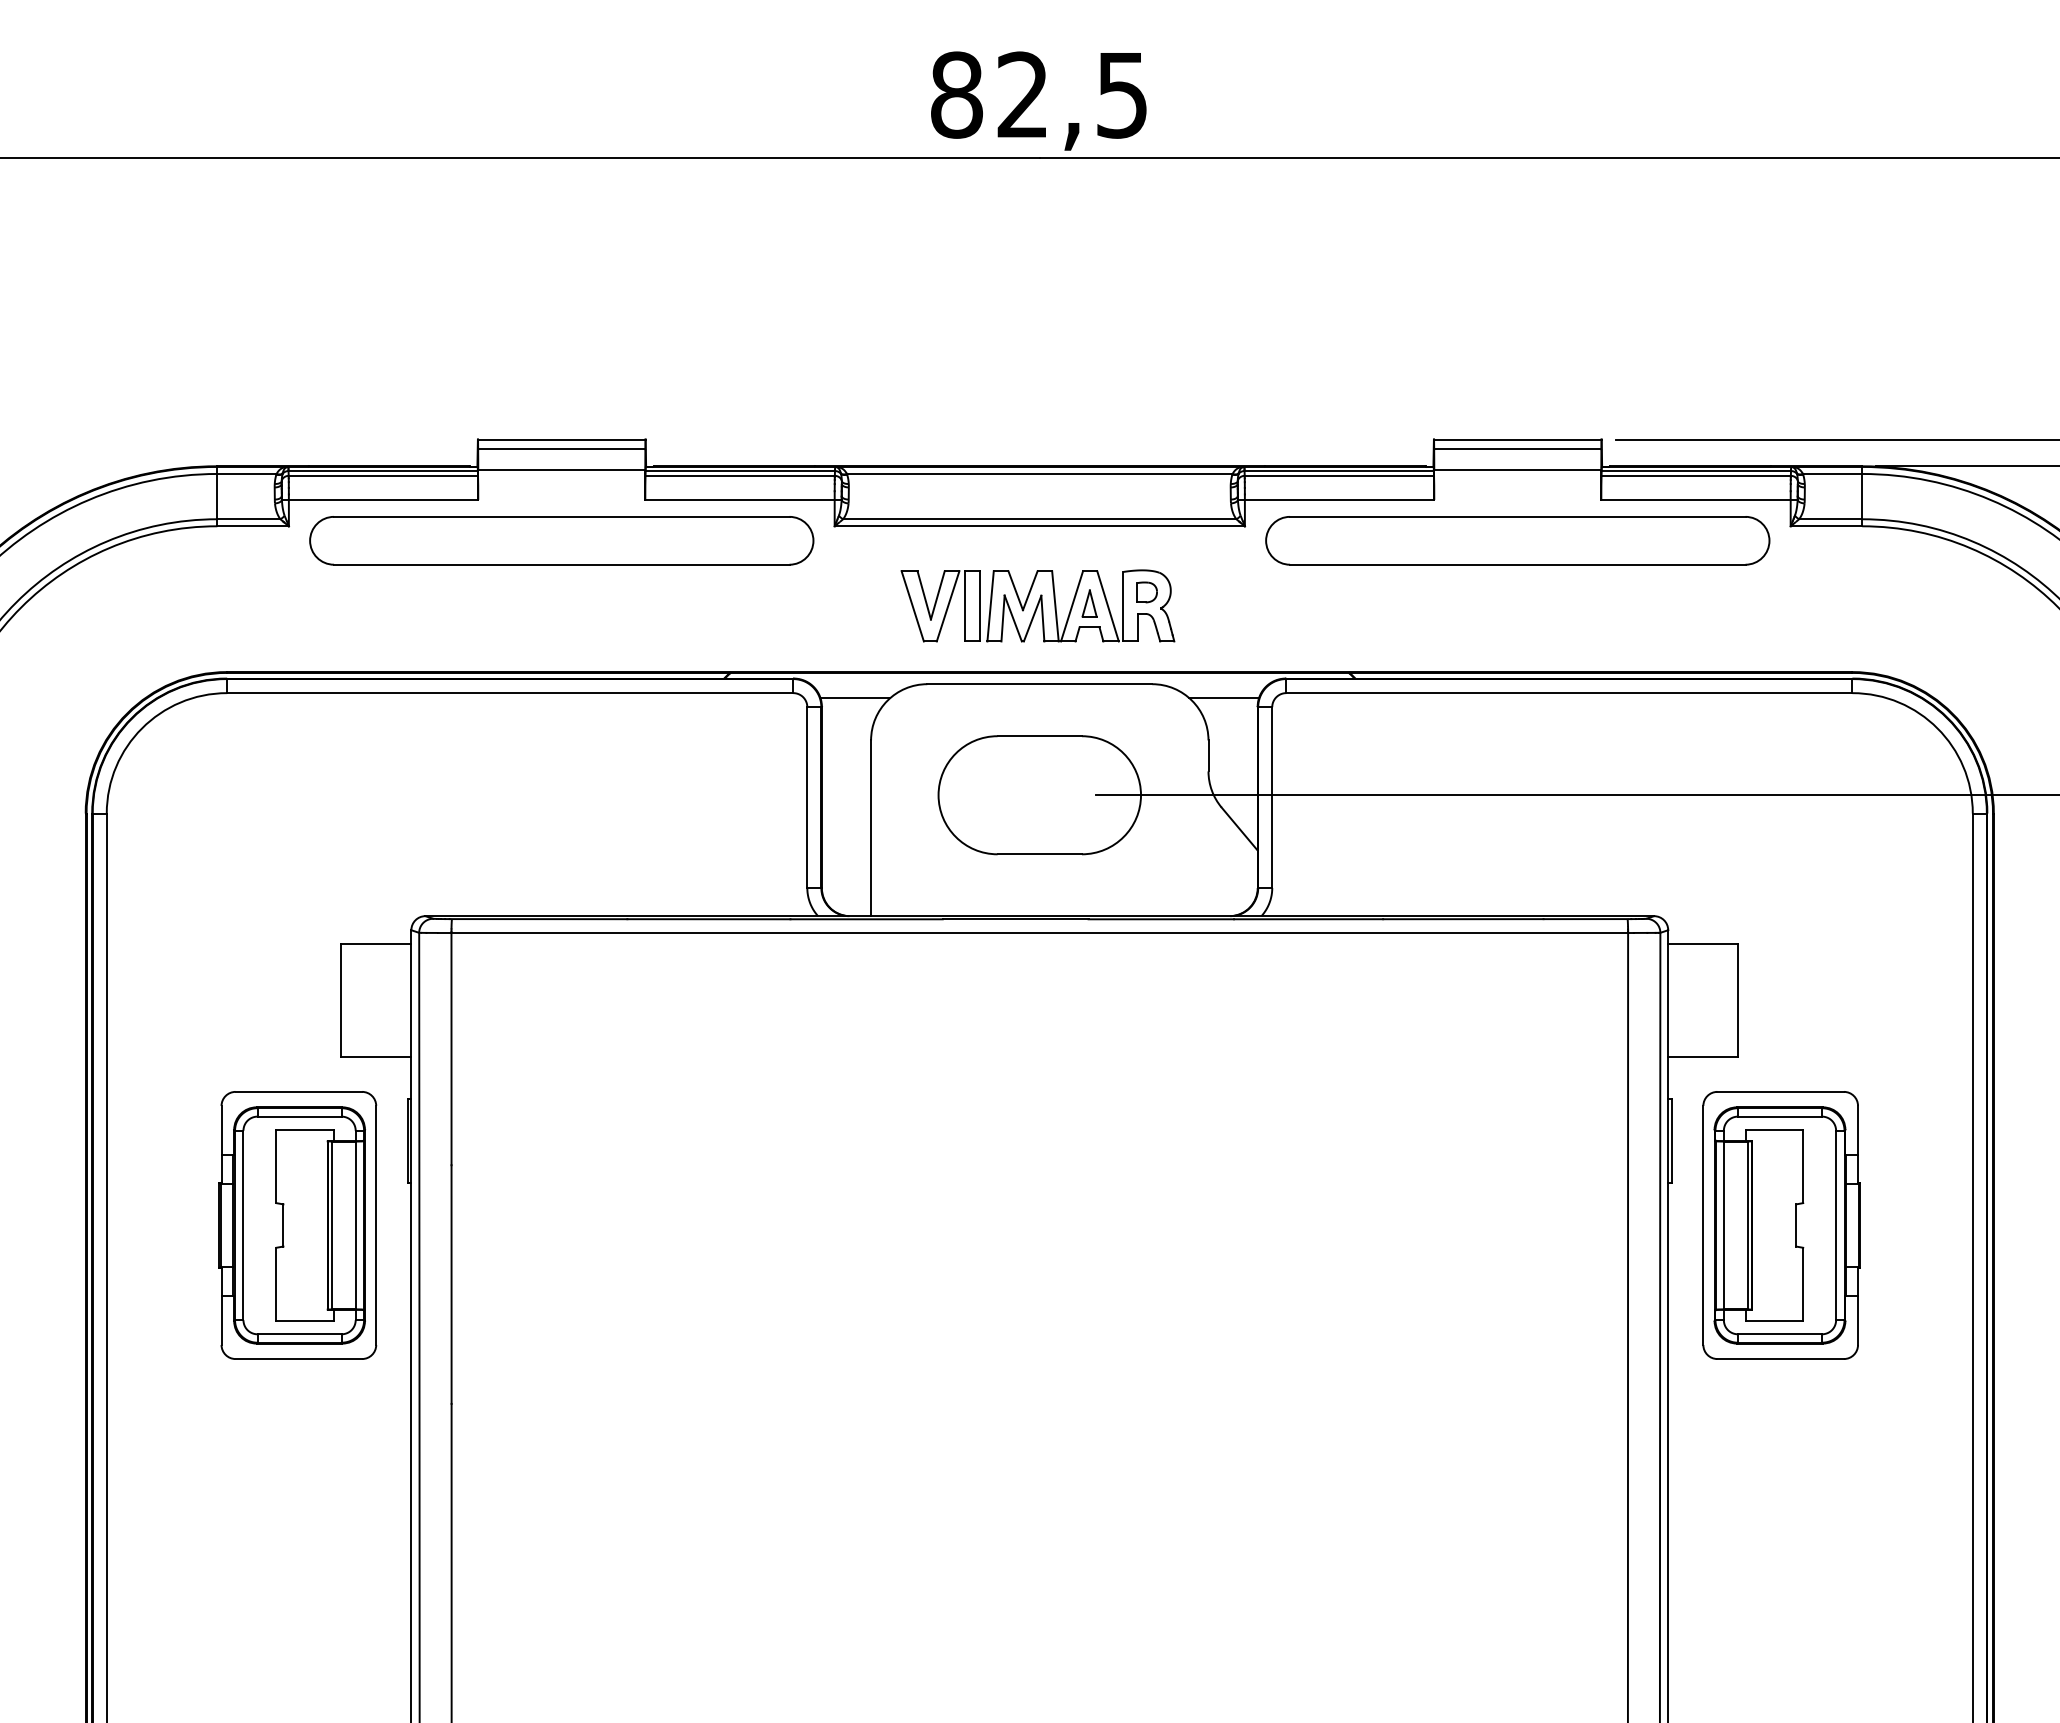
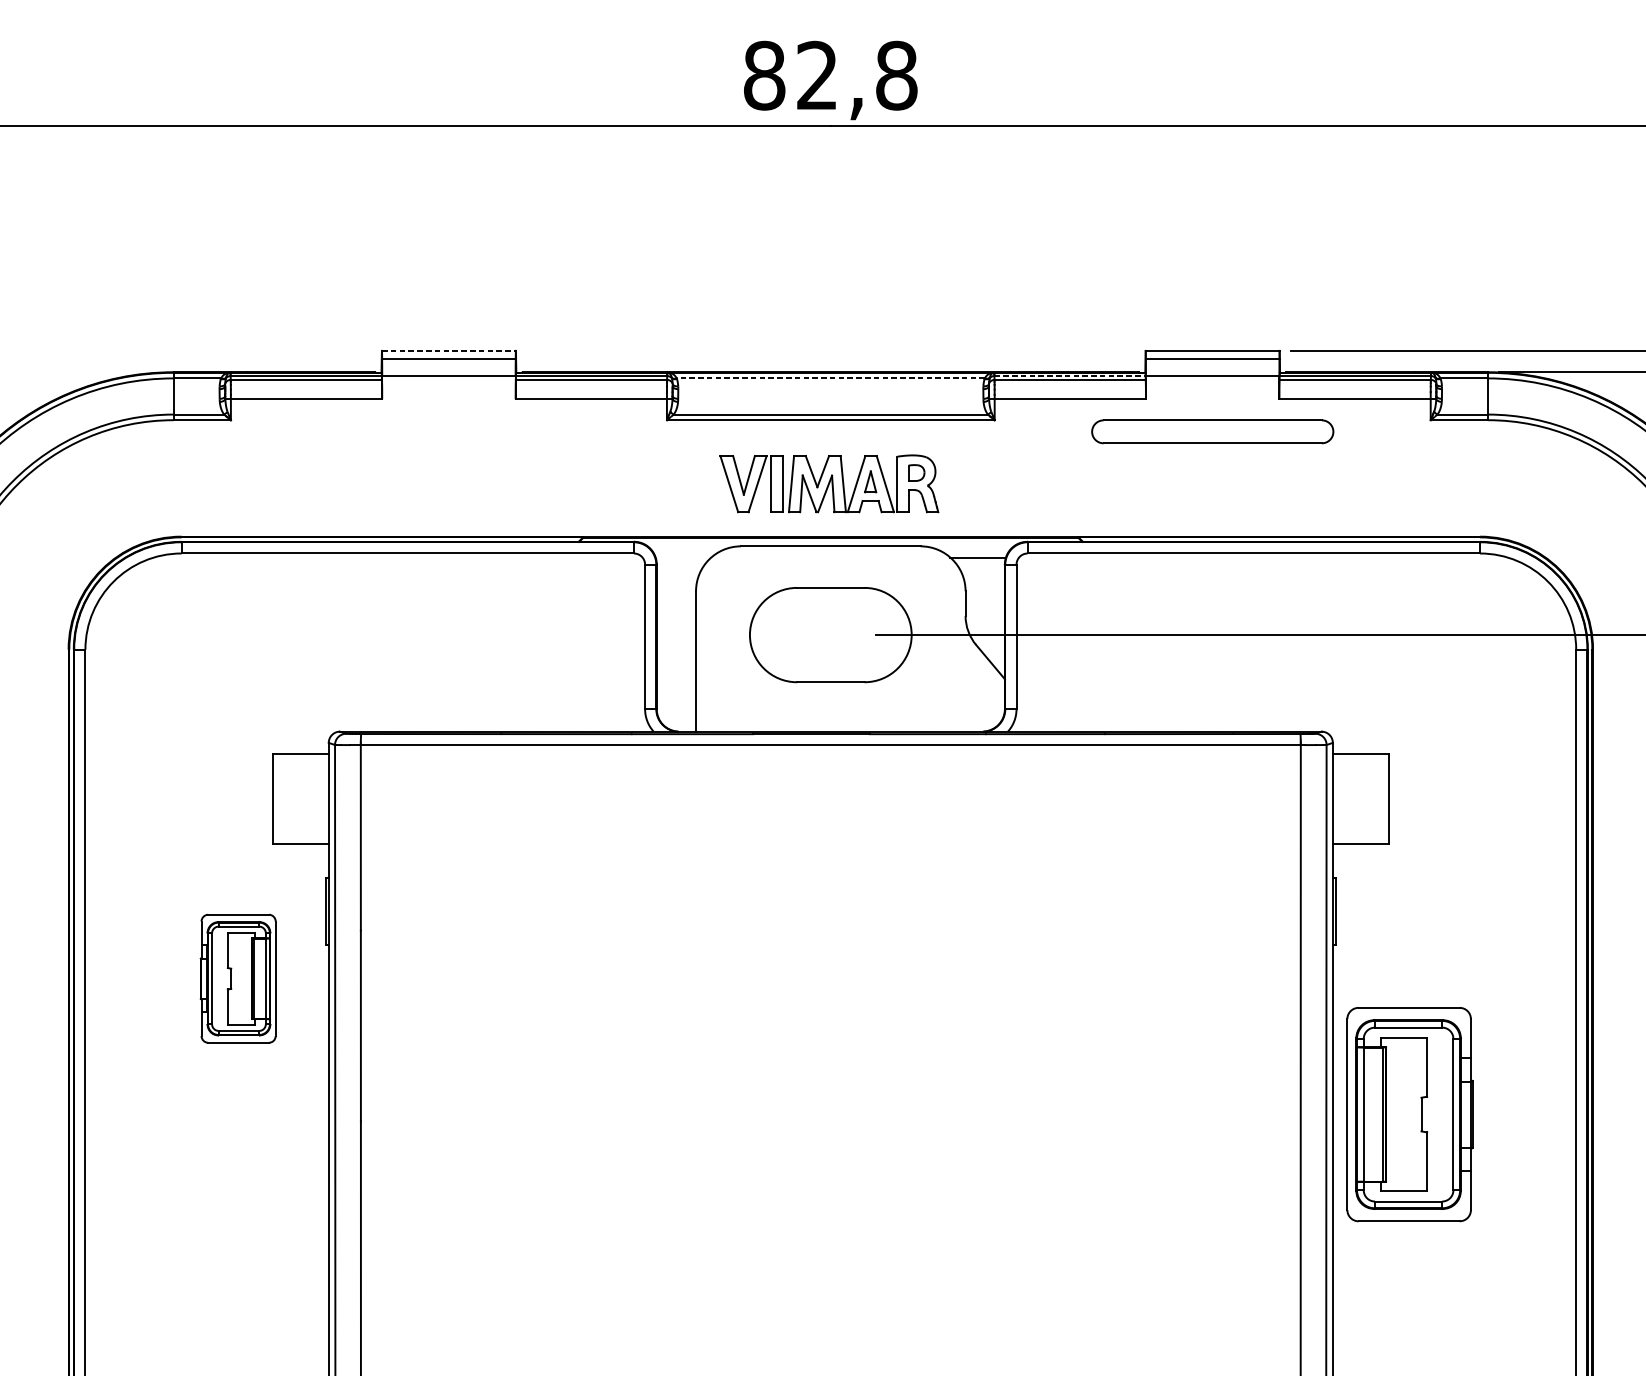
text: (1122, 94) -> (896, 75), 82,5 -> 82,8
line: (561, 439) -> (448, 350), solid -> dashed
line: (1339, 471) -> (1070, 376), solid -> dashed
line: (1039, 473) -> (830, 378), solid -> dashed
part: (561, 540) -> (448, 431), removed
part: (1517, 540) -> (1212, 431), size x0.6
line: (855, 698) -> (683, 557), removed
part: (297, 1225) -> (237, 978), size x0.6
part: (1781, 1225) -> (1409, 1114), moved

